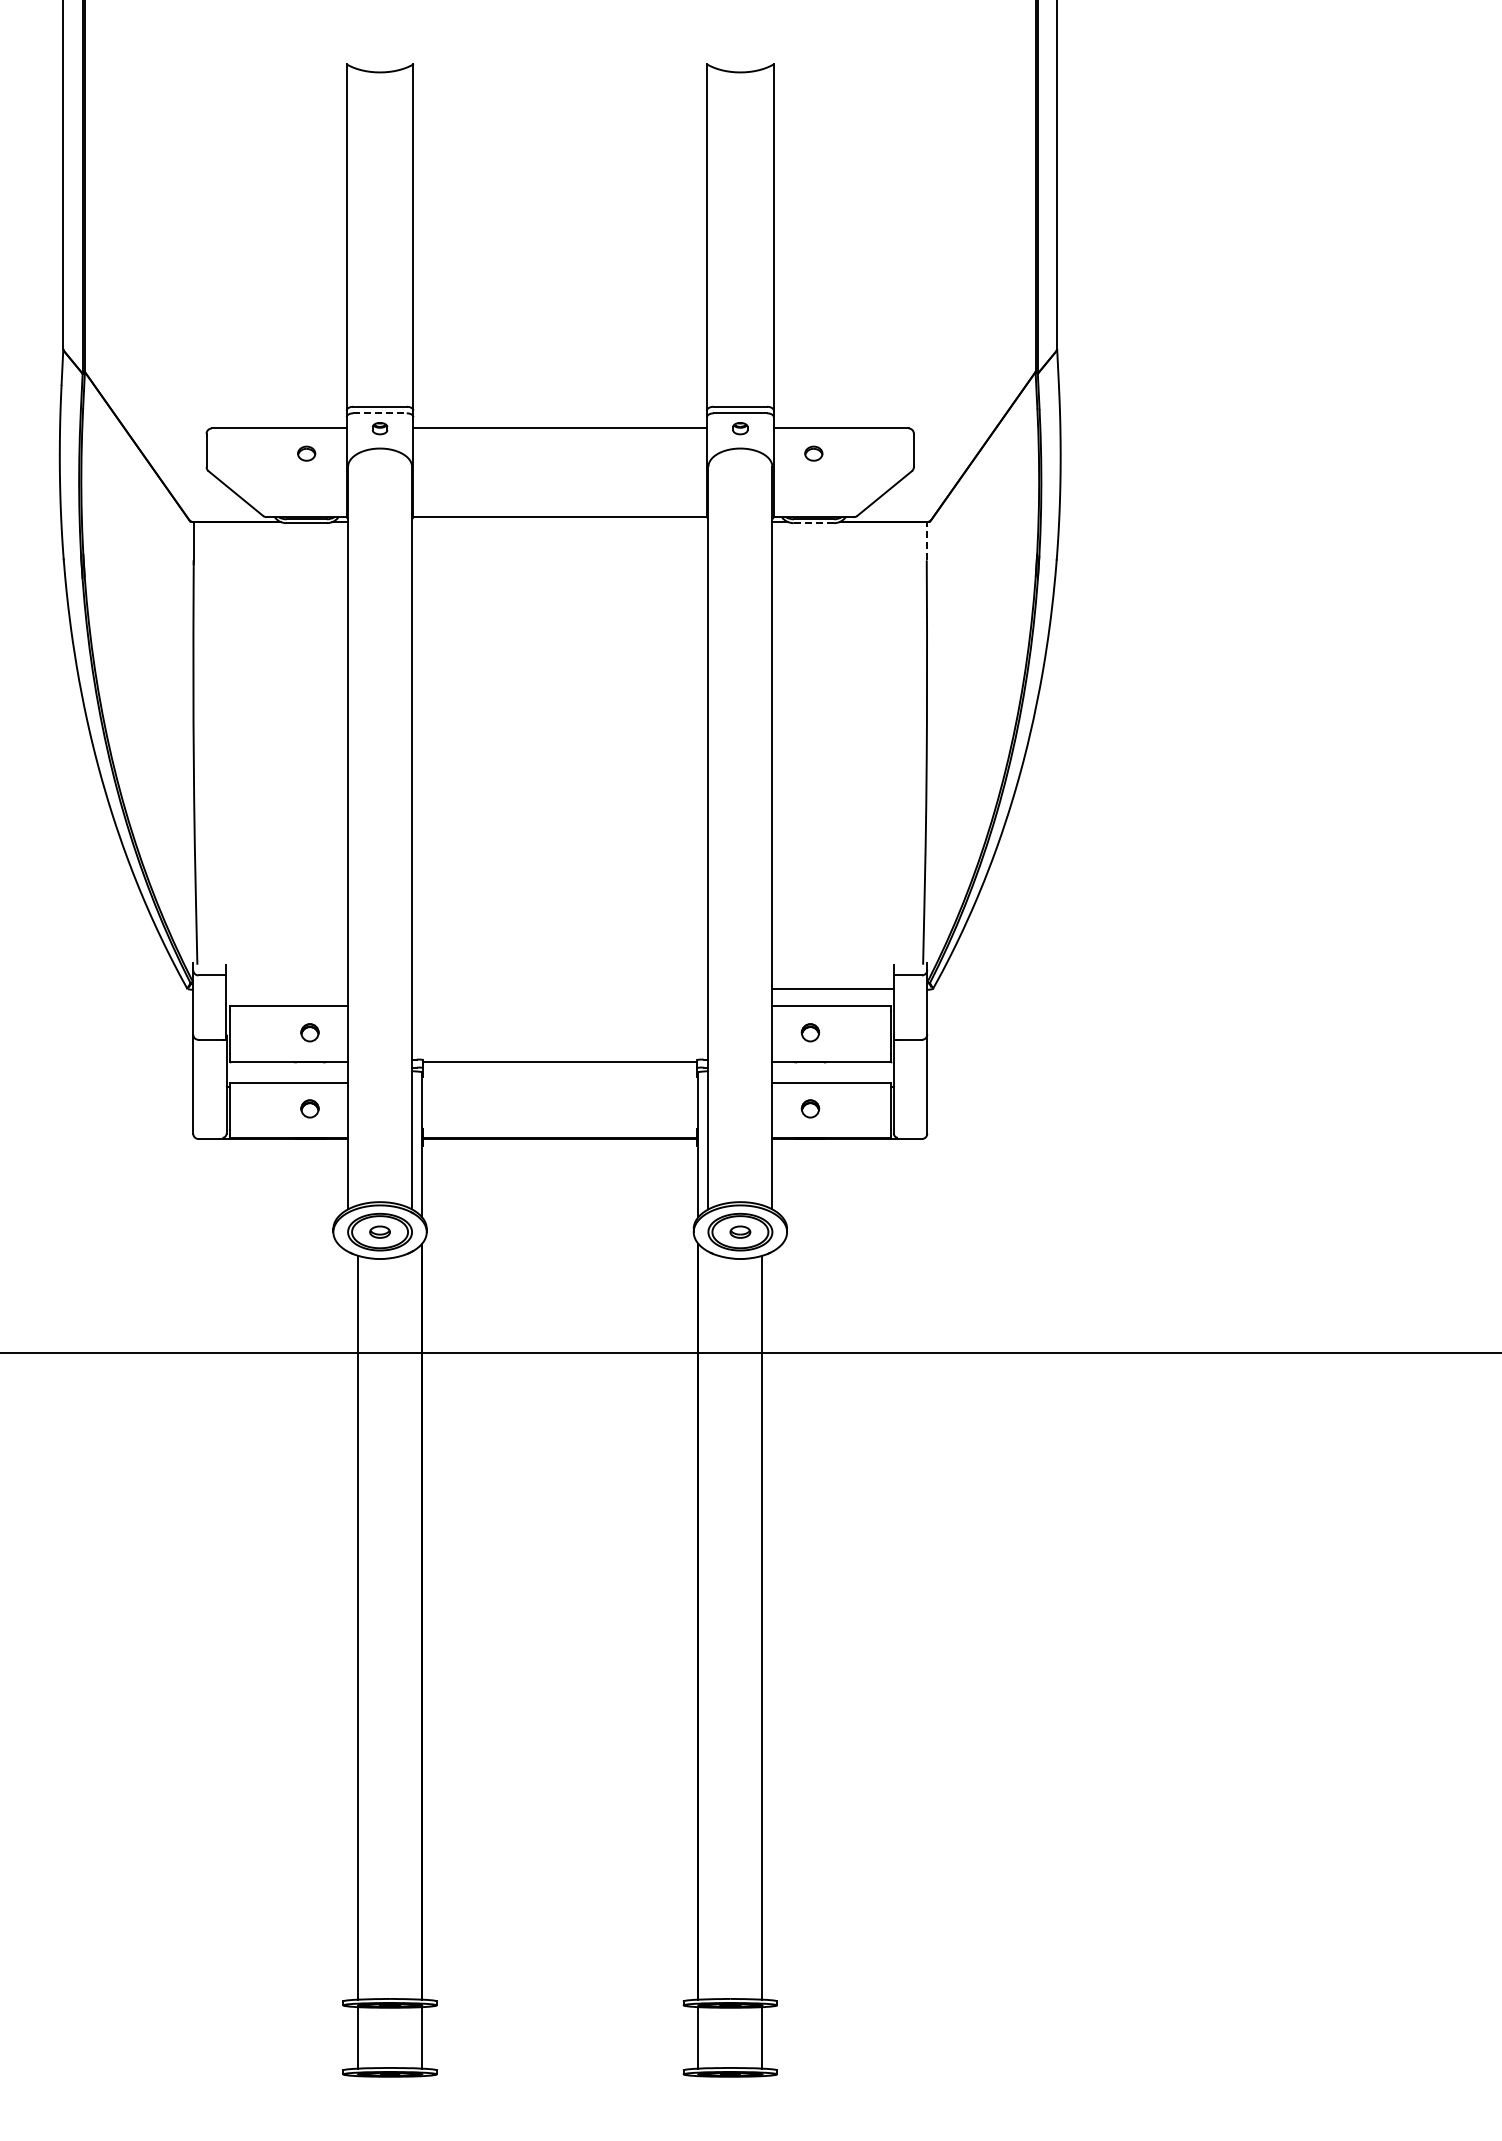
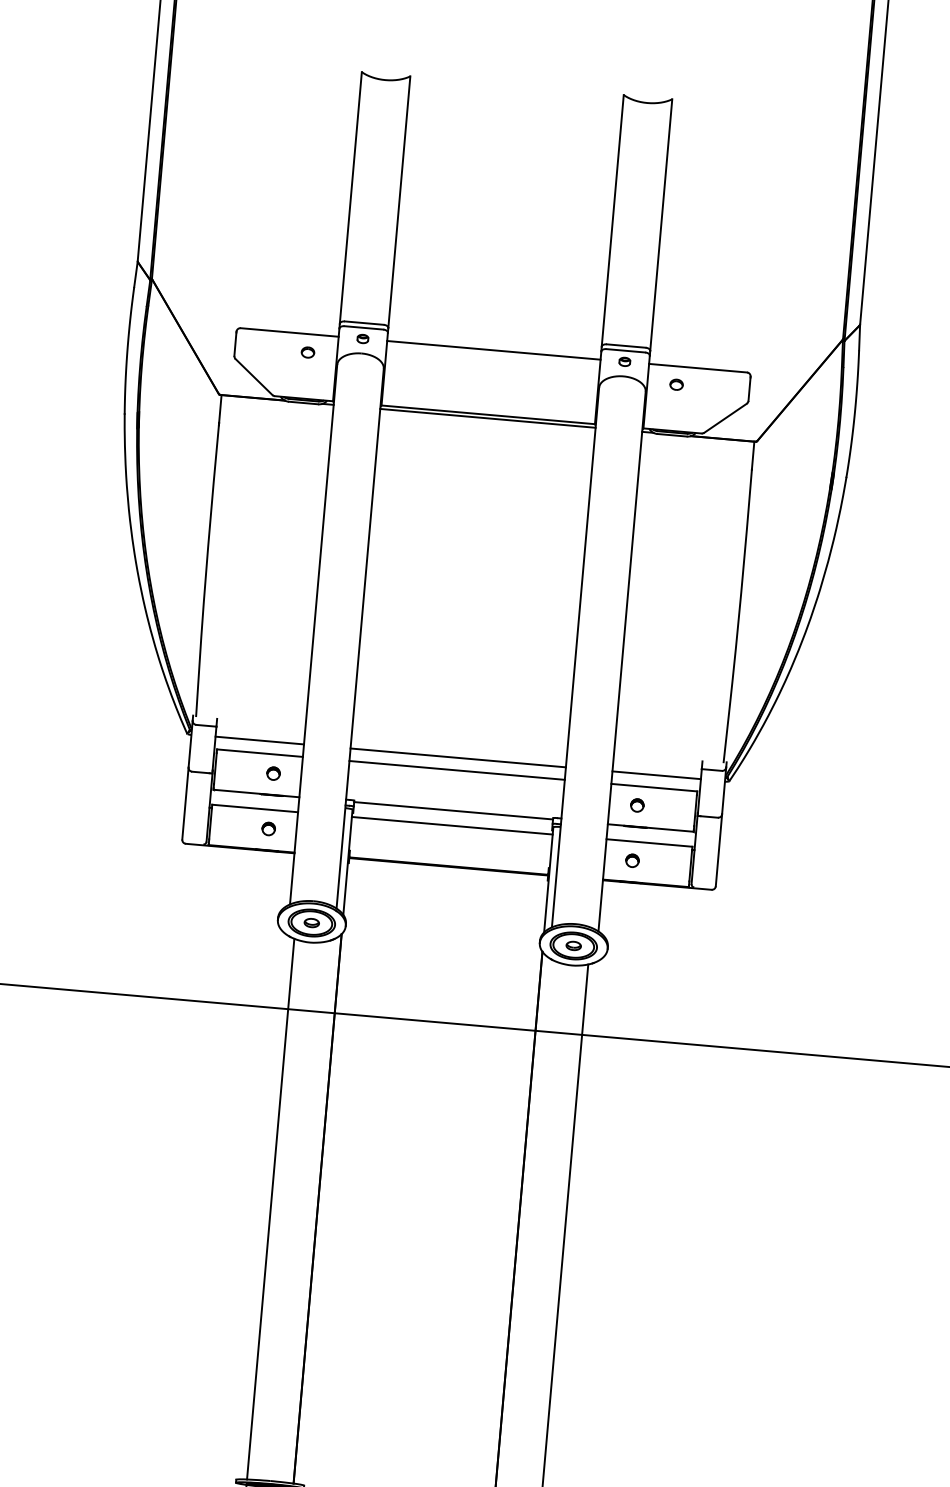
line: (380, 413) -> (364, 328), dashed -> solid
line: (560, 522) -> (488, 418), added
line: (814, 523) -> (672, 435), dashed -> solid
line: (926, 540) -> (752, 455), dashed -> solid
line: (287, 989) -> (259, 740), added
line: (560, 989) -> (458, 758), added
line: (560, 1006) -> (457, 770), added
line: (560, 1082) -> (452, 825), added

